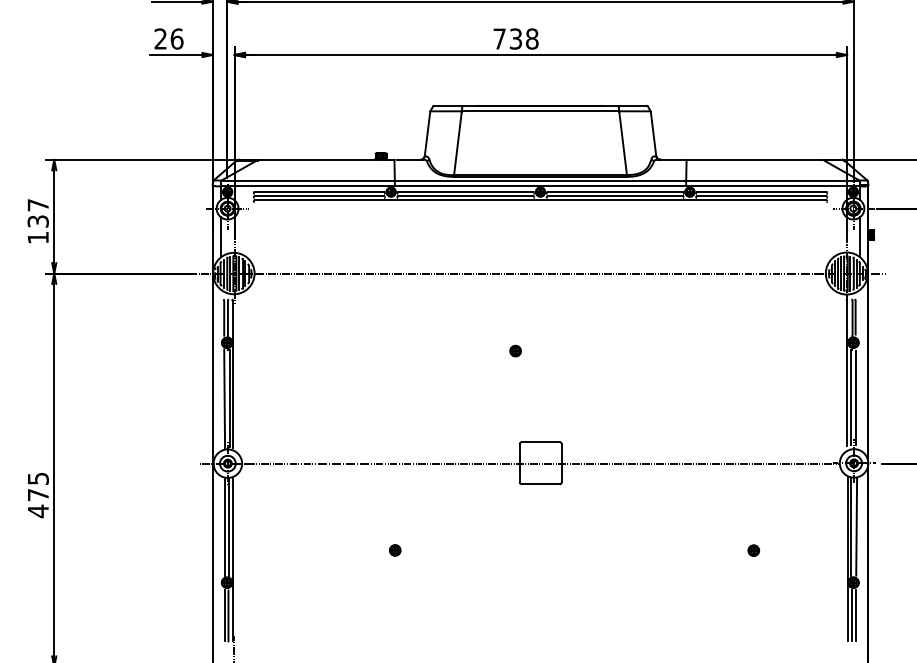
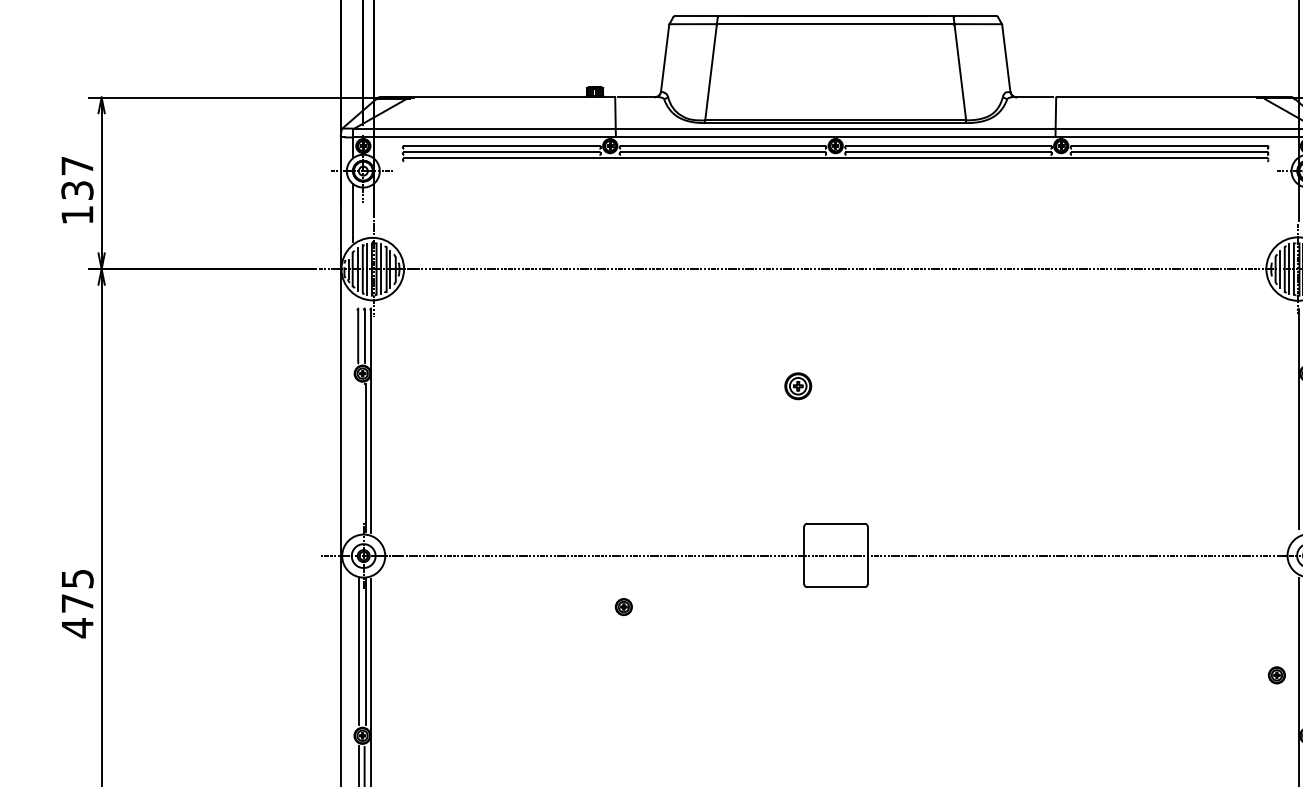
part: (515, 350) -> (797, 385), size x1.6
line: (224, 398) -> (358, 457), removed
part: (395, 550) -> (624, 607), moved
part: (753, 550) -> (1276, 675), moved

